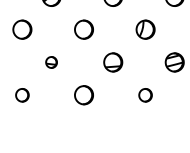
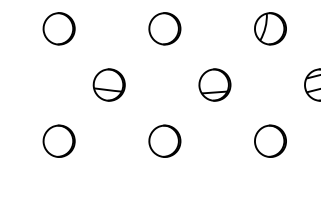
part: (51, 62) -> (109, 85), size x1.67
part: (22, 95) -> (59, 141), size x1.43
part: (145, 95) -> (270, 141), size x1.43

